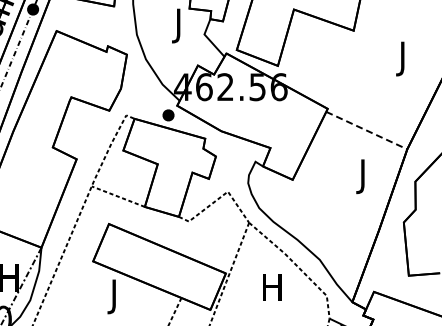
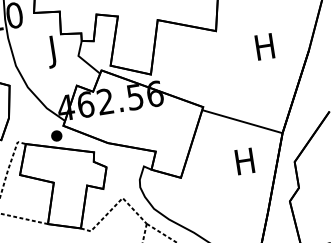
text: (402, 58) -> (265, 49), J -> H
line: (366, 130) -> (242, 121), dashed -> solid
text: (362, 176) -> (245, 164), J -> H

